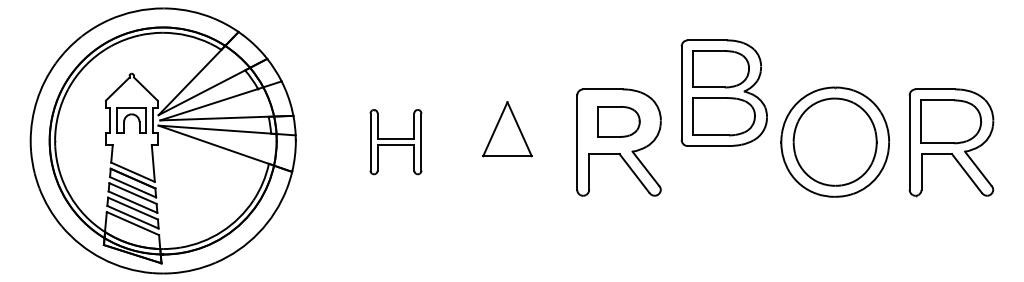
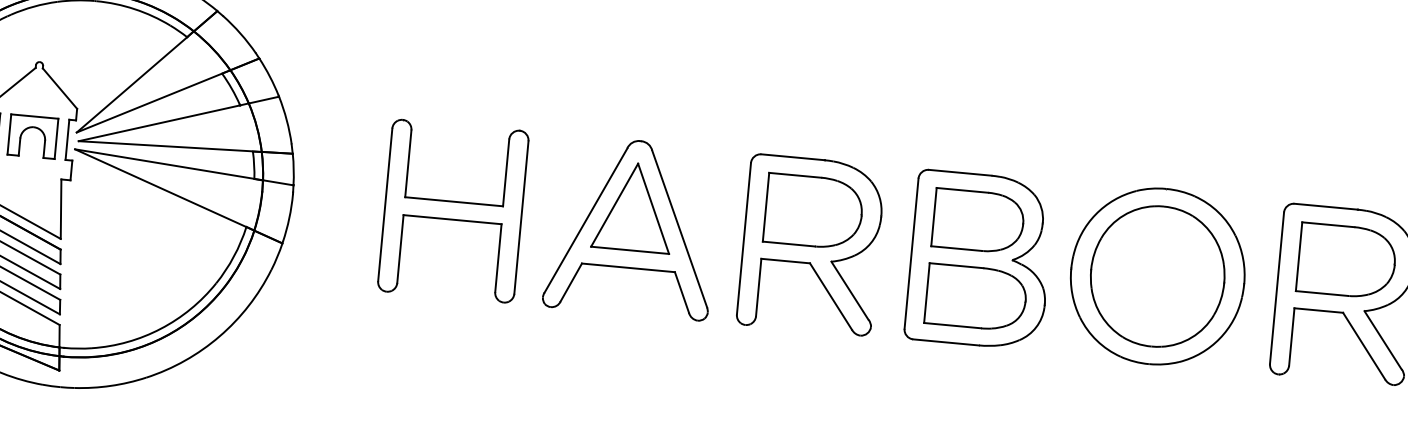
part: (723, 92) -> (978, 258), moved
part: (618, 121) -> (813, 211), size x1.43
part: (395, 141) -> (452, 209), size x1.67
part: (507, 141) -> (632, 226), added

